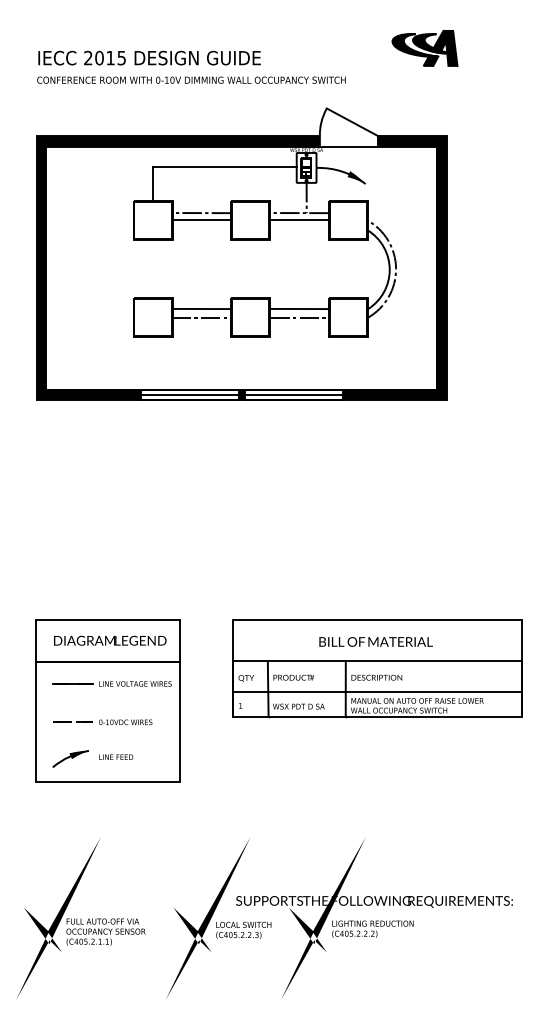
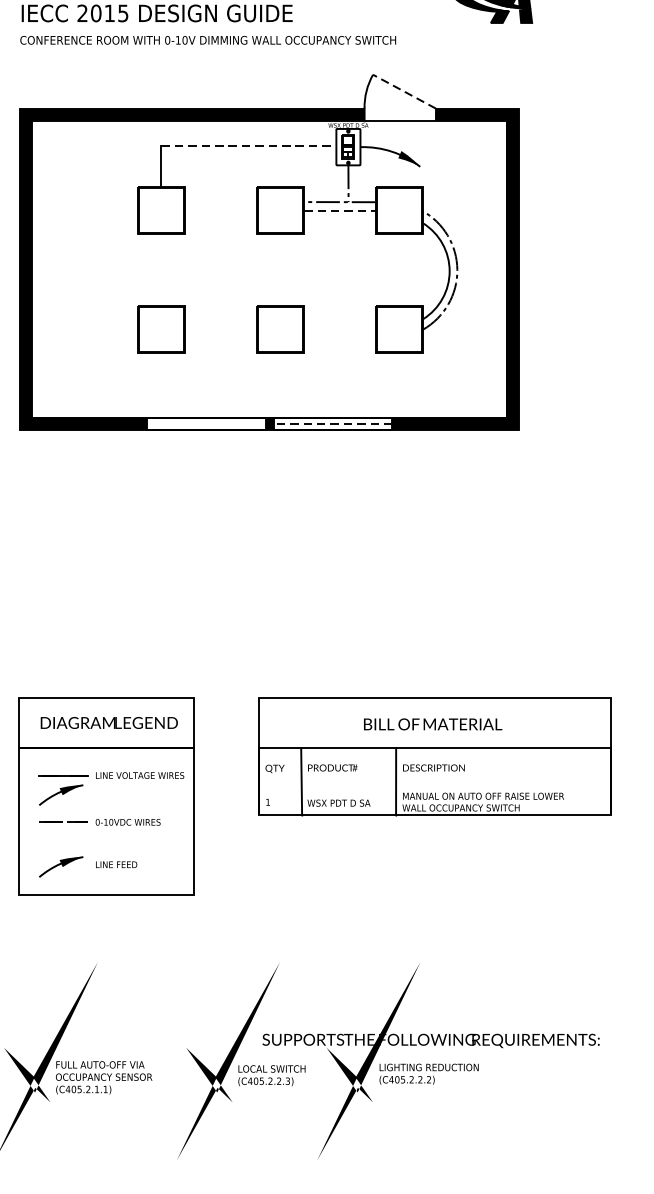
line: (352, 122) -> (404, 91), solid -> dashed
line: (224, 167) -> (248, 146), solid -> dashed
line: (201, 213) -> (220, 202), removed
line: (201, 220) -> (220, 211), removed
line: (300, 220) -> (340, 211), solid -> dashed
line: (201, 308) -> (220, 318), removed
line: (299, 308) -> (339, 318), removed
line: (201, 317) -> (220, 329), removed
line: (299, 317) -> (339, 329), removed
line: (189, 395) -> (205, 424), removed
line: (293, 395) -> (332, 424), solid -> dashed
line: (377, 692) -> (434, 785), removed
part: (70, 699) -> (60, 794), added

